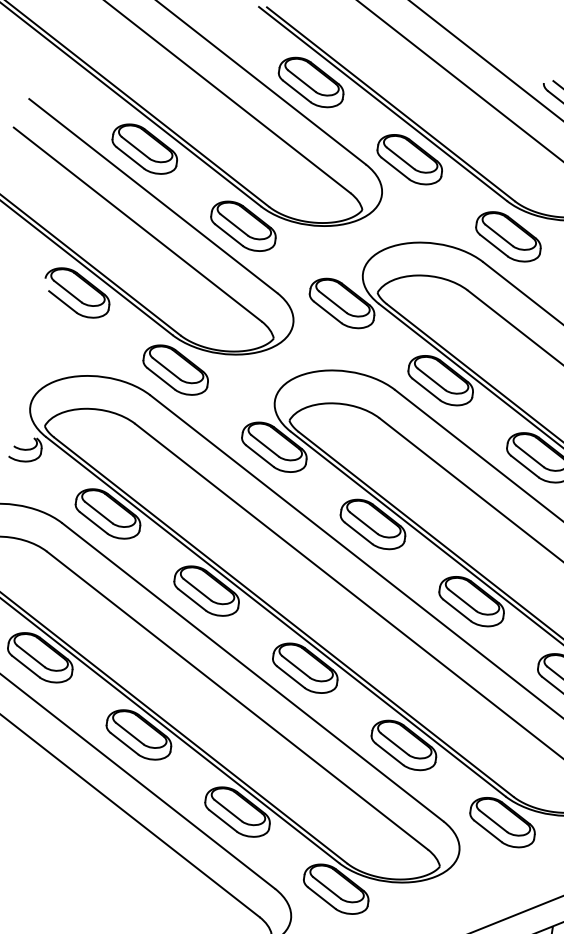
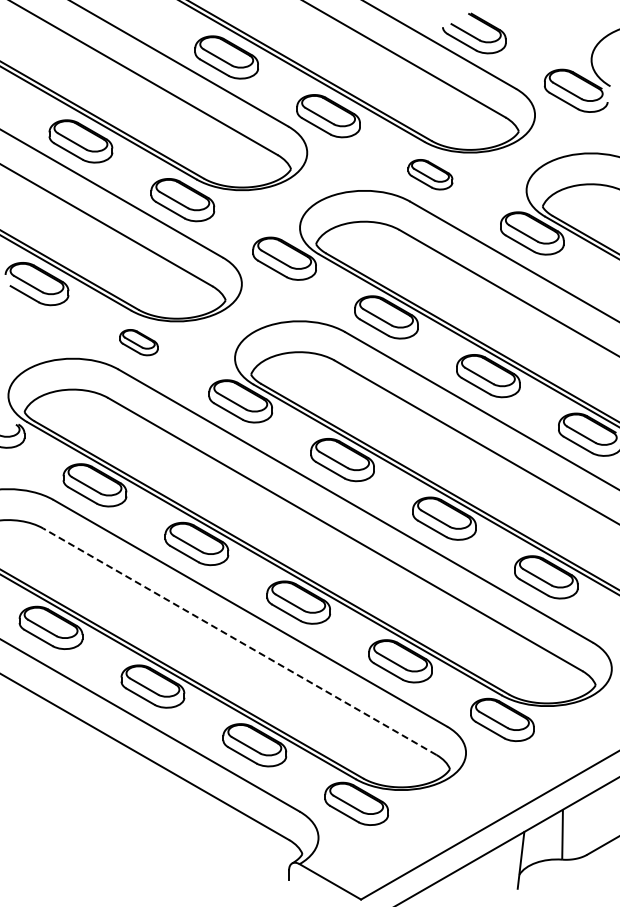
part: (508, 236) -> (430, 174), size x0.7
part: (175, 369) -> (138, 342), size x0.6
line: (237, 700) -> (239, 641), solid -> dashed

